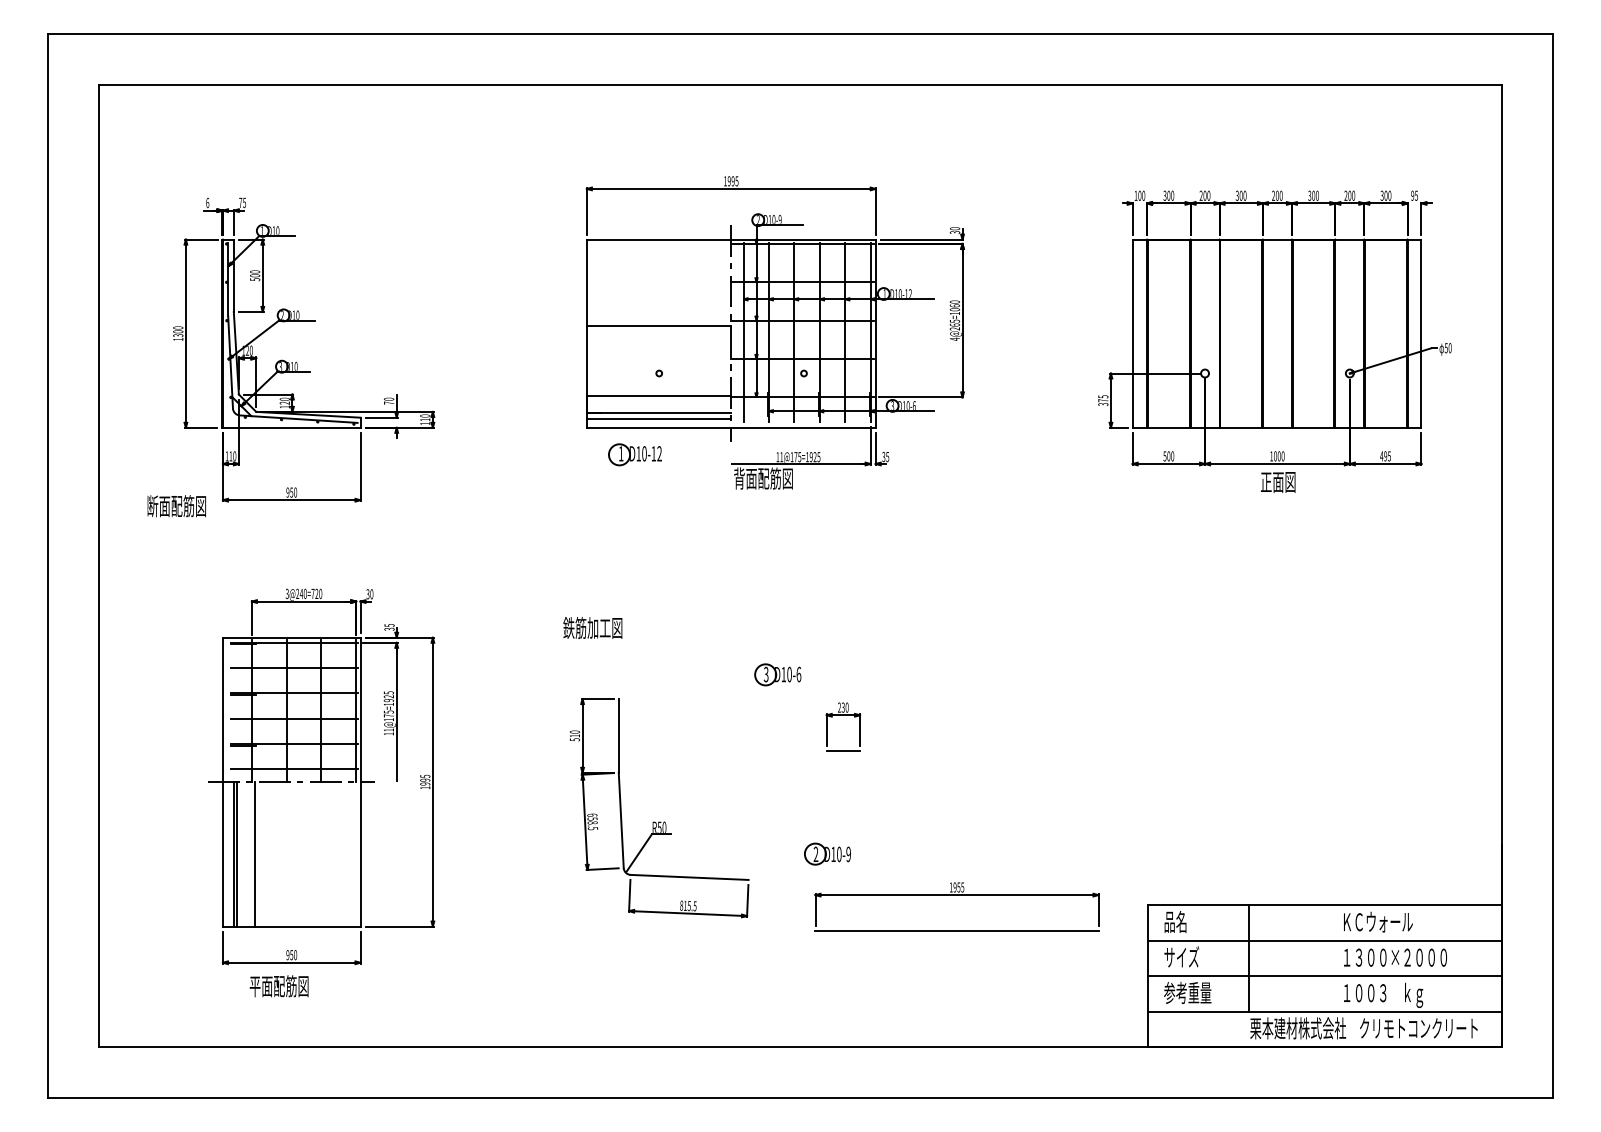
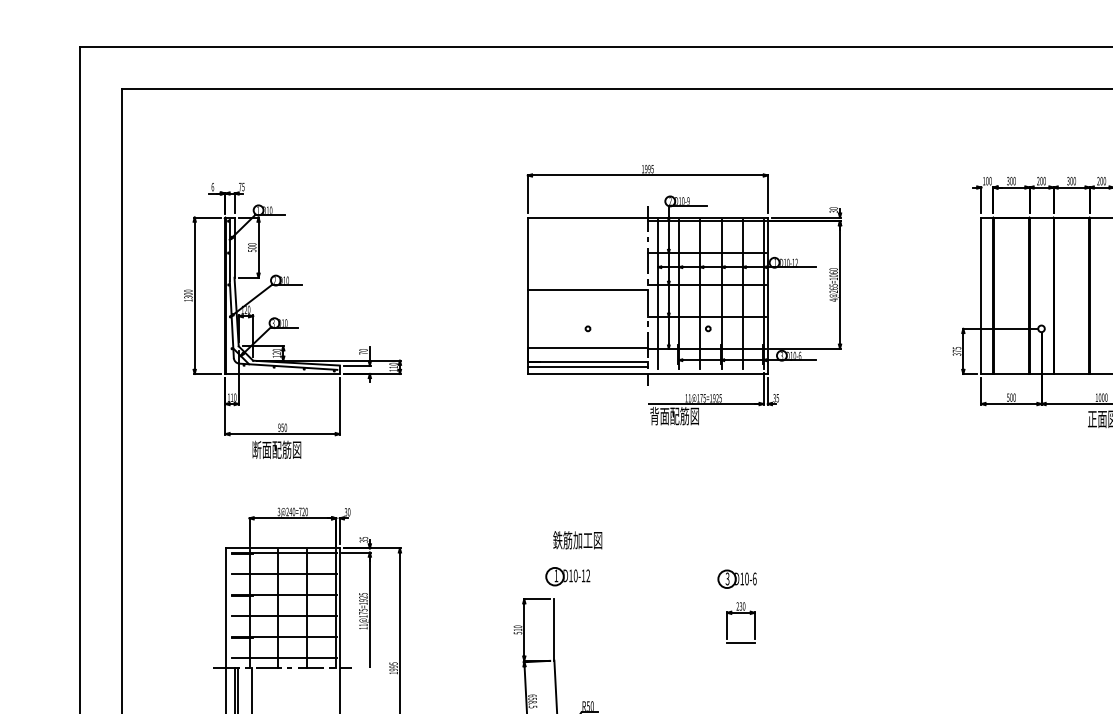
part: (634, 454) -> (567, 576), moved
text: (176, 506) -> (276, 450), moved
text: (592, 627) -> (577, 539), moved
part: (777, 674) -> (736, 578), moved

